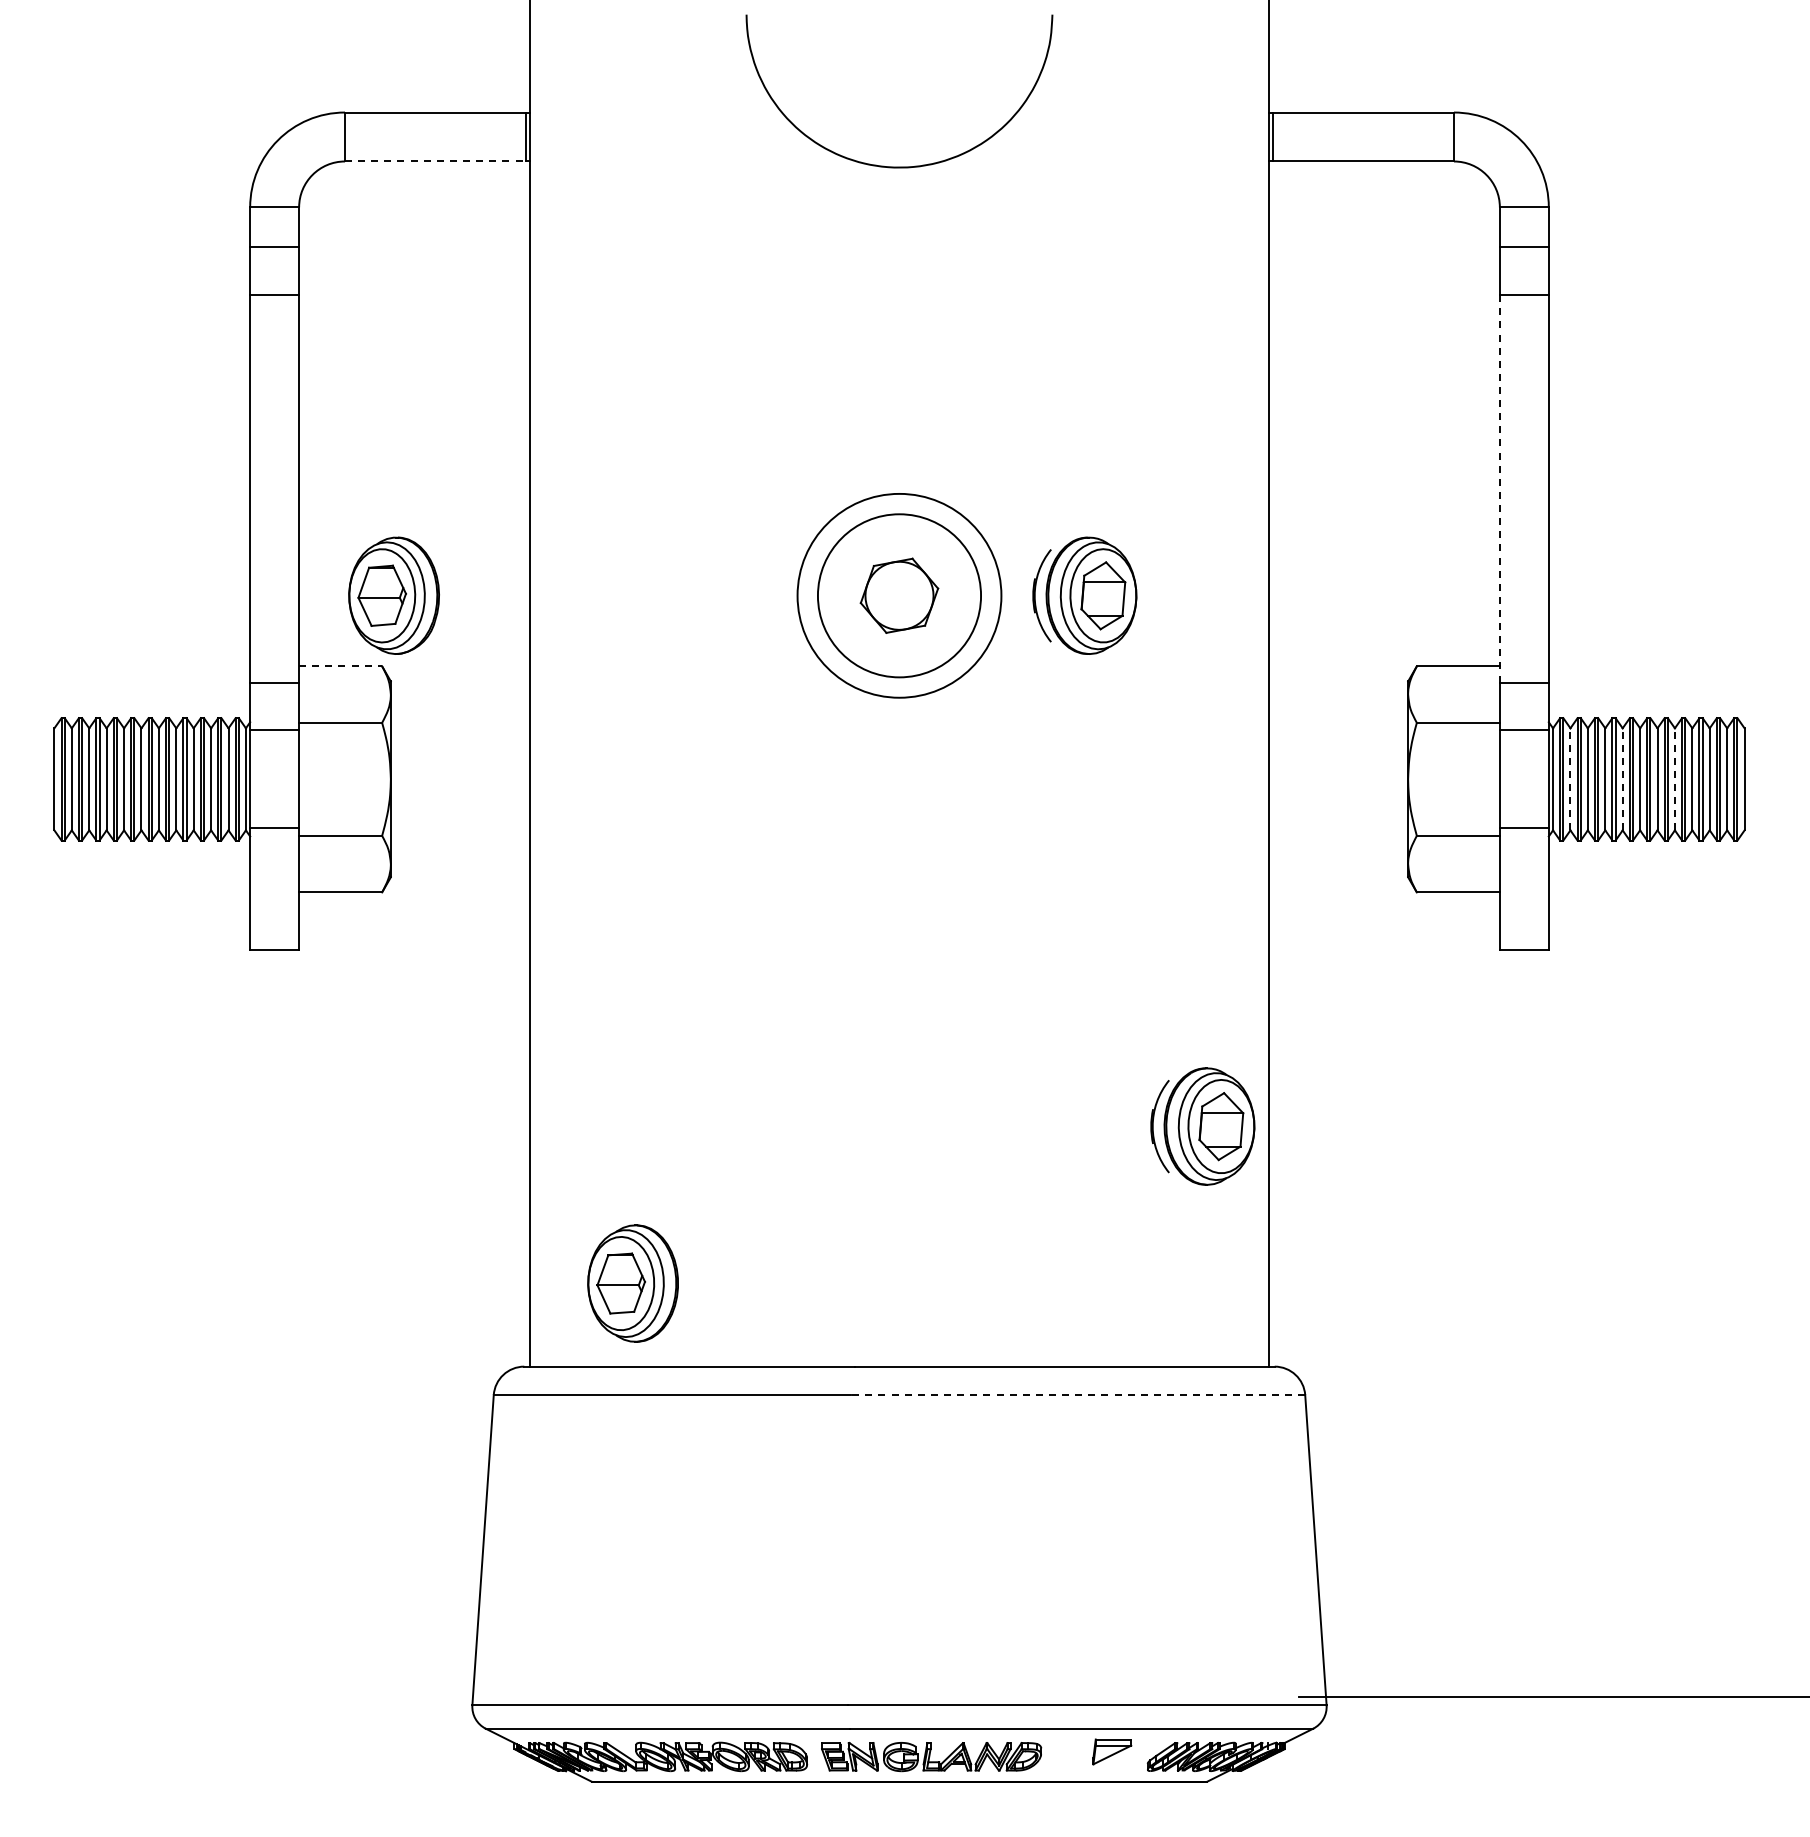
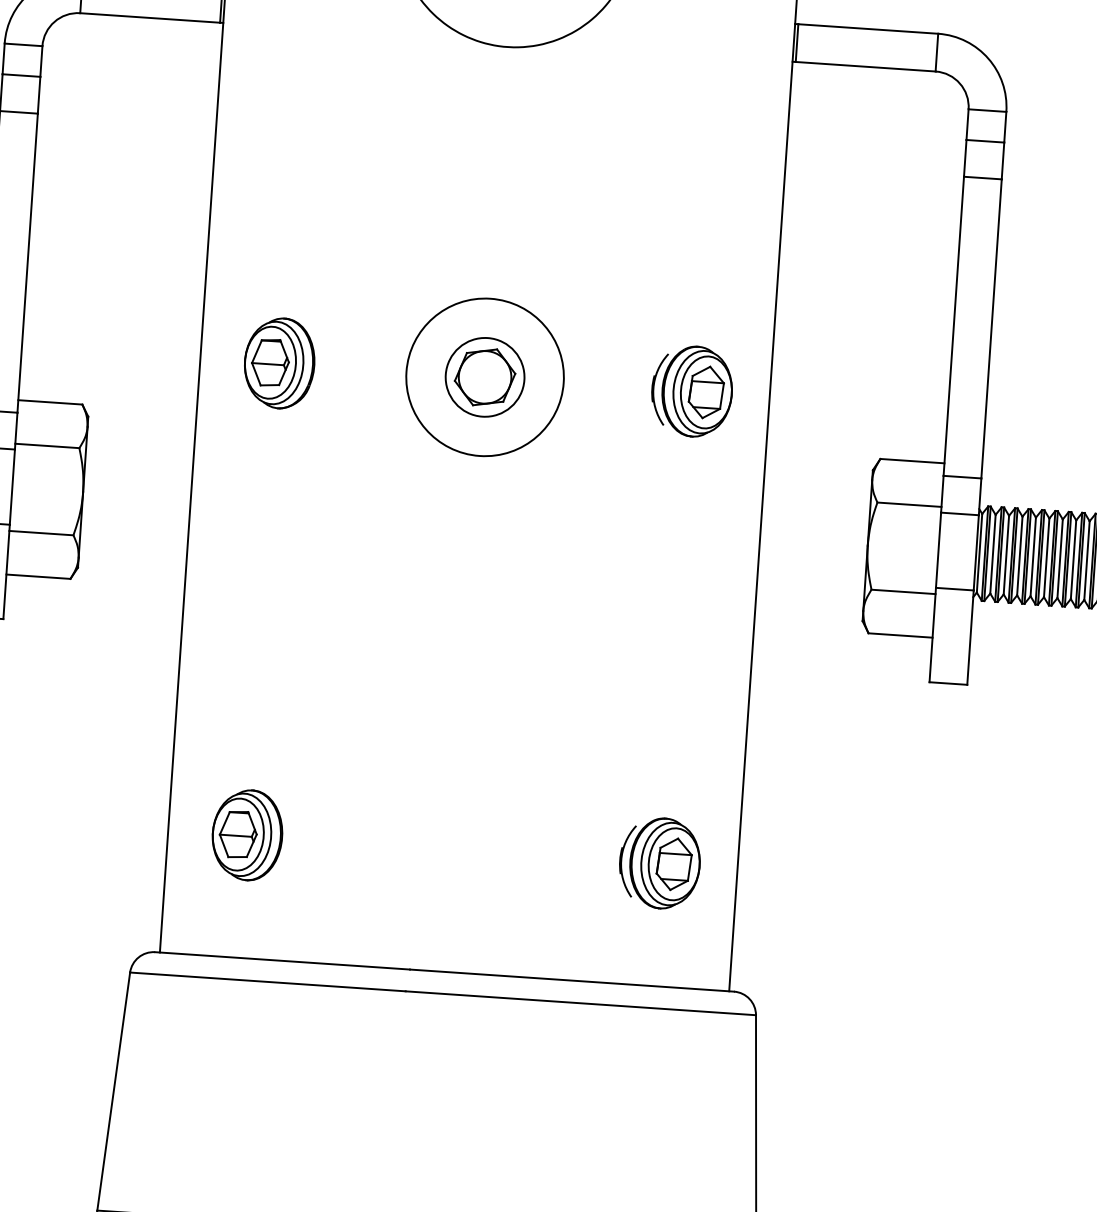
line: (435, 161) -> (150, 17), dashed -> solid
line: (1499, 488) -> (953, 326), dashed -> solid
part: (393, 595) -> (279, 363), moved
circle: (899, 595) -> (485, 377), size x0.62
part: (1084, 595) -> (691, 391), moved
line: (340, 666) -> (50, 402), dashed -> solid
line: (1570, 778) -> (993, 553), dashed -> solid
line: (1622, 778) -> (1033, 556), dashed -> solid
line: (1674, 778) -> (1073, 559), dashed -> solid
part: (1202, 1126) -> (659, 863), moved
part: (632, 1283) -> (246, 835), moved
line: (1077, 1395) -> (580, 1003), dashed -> solid

